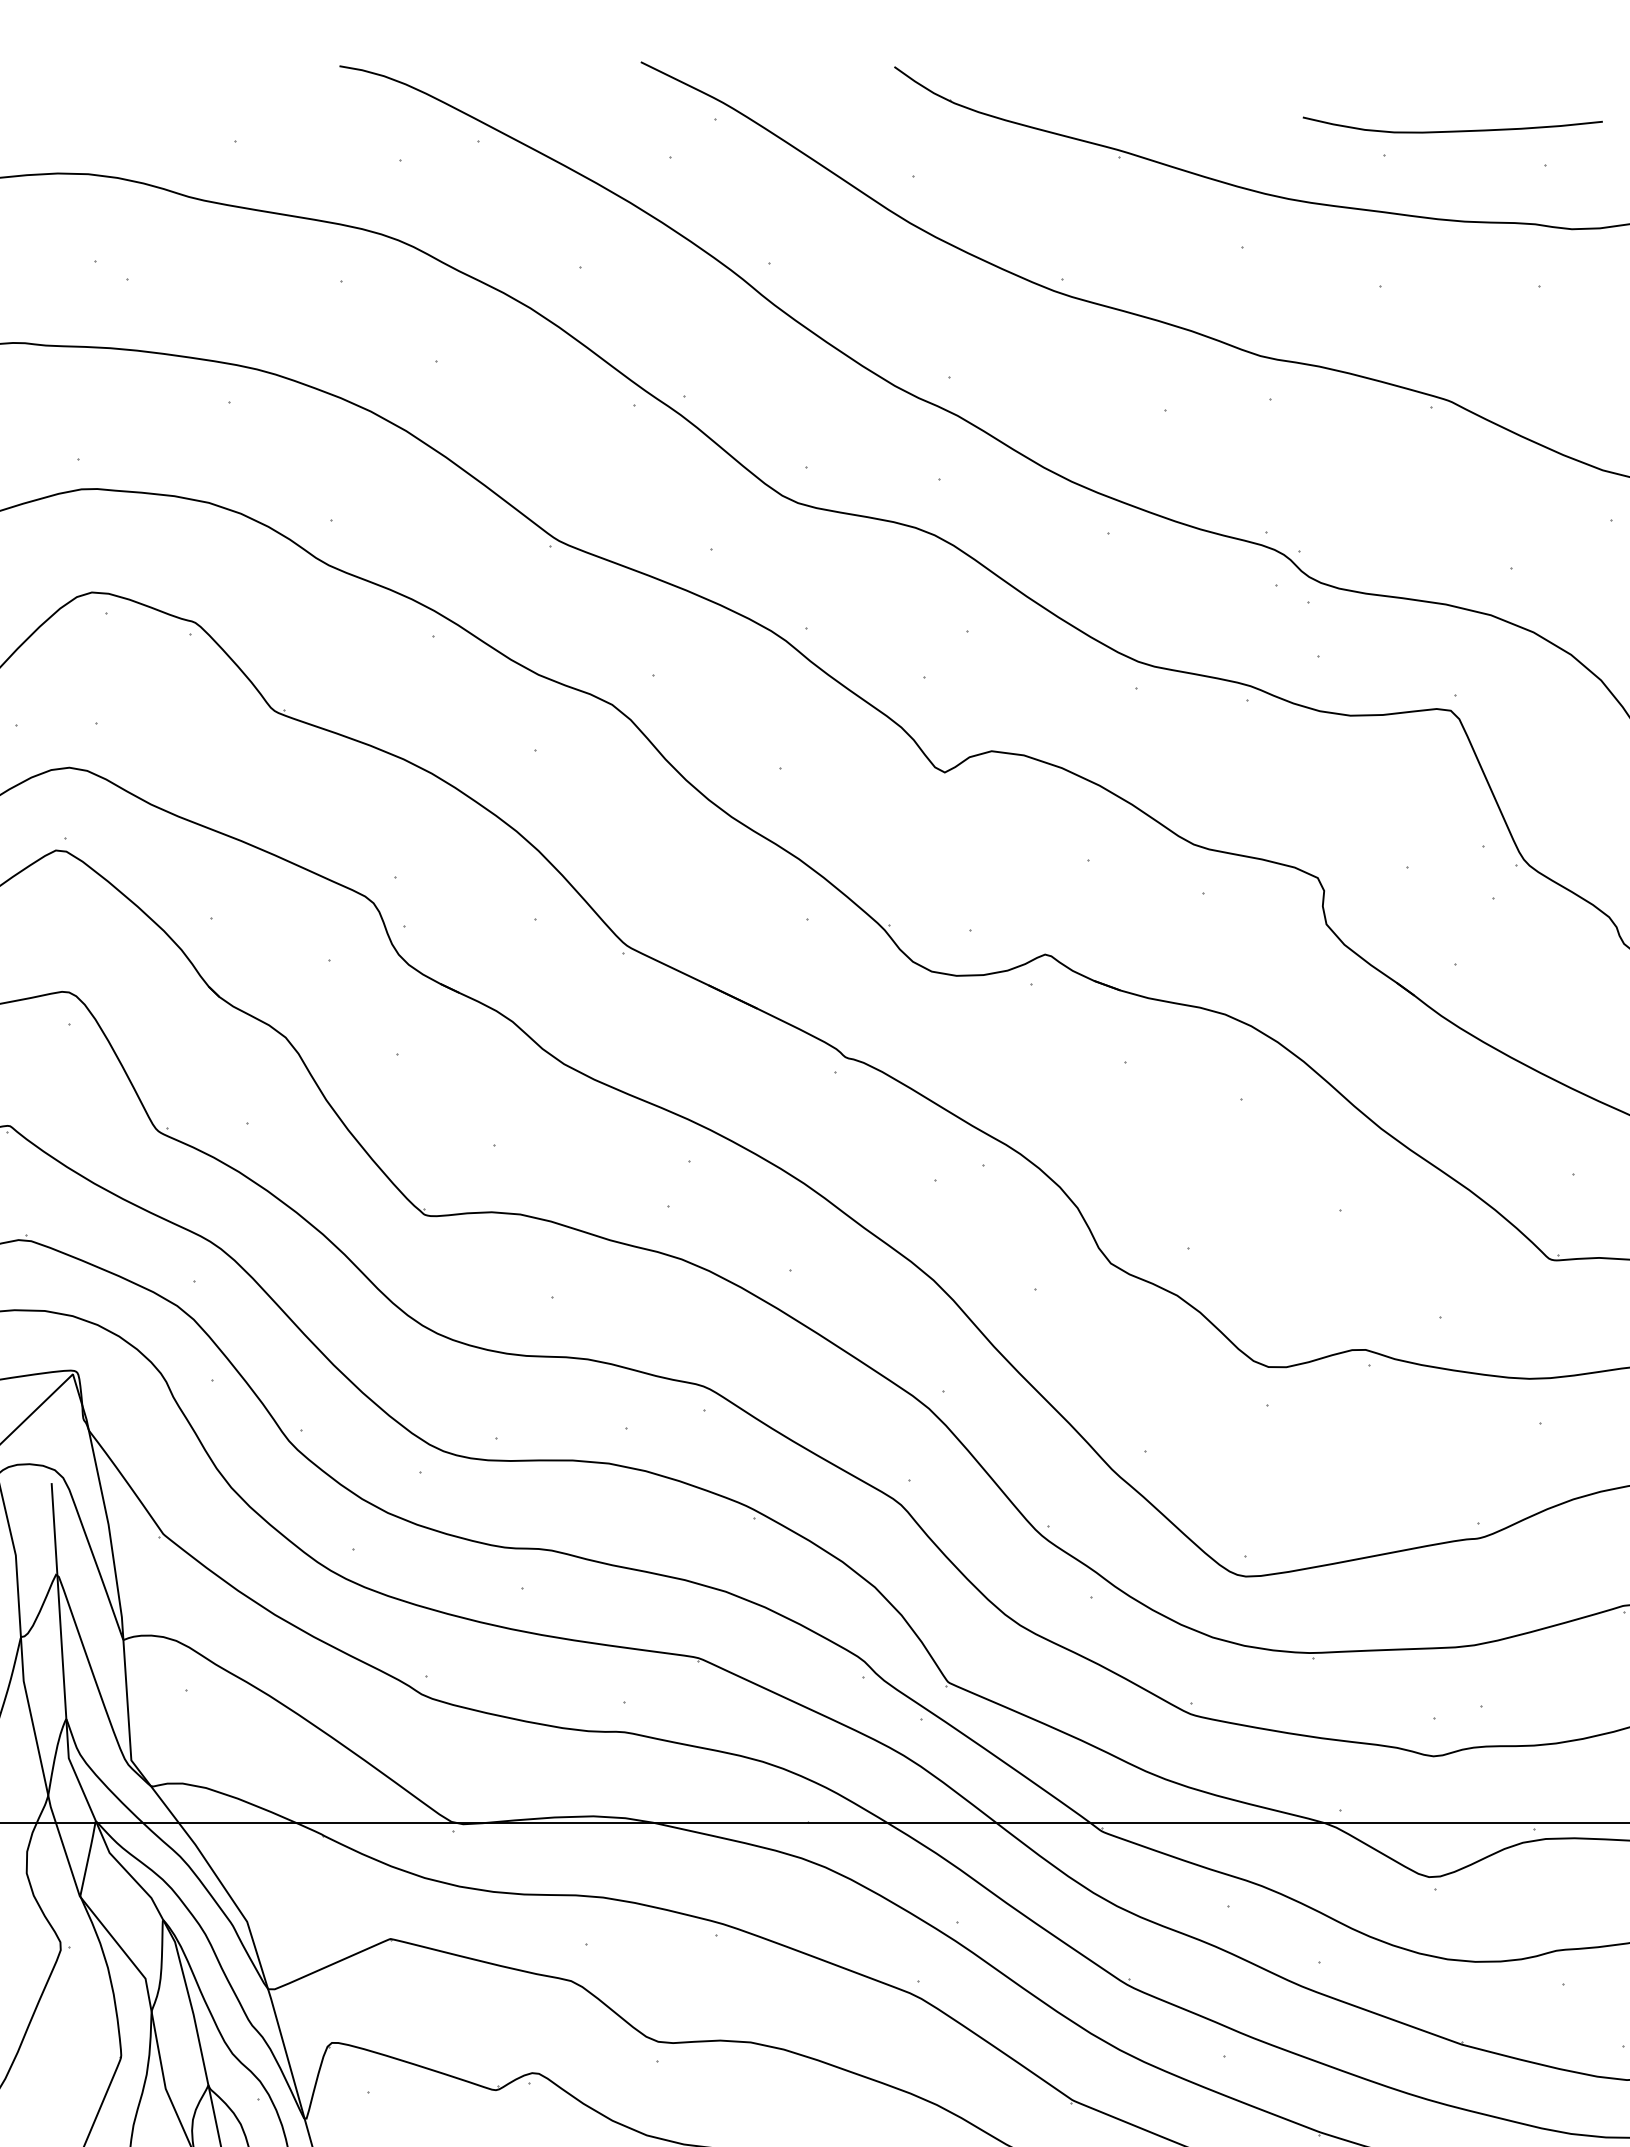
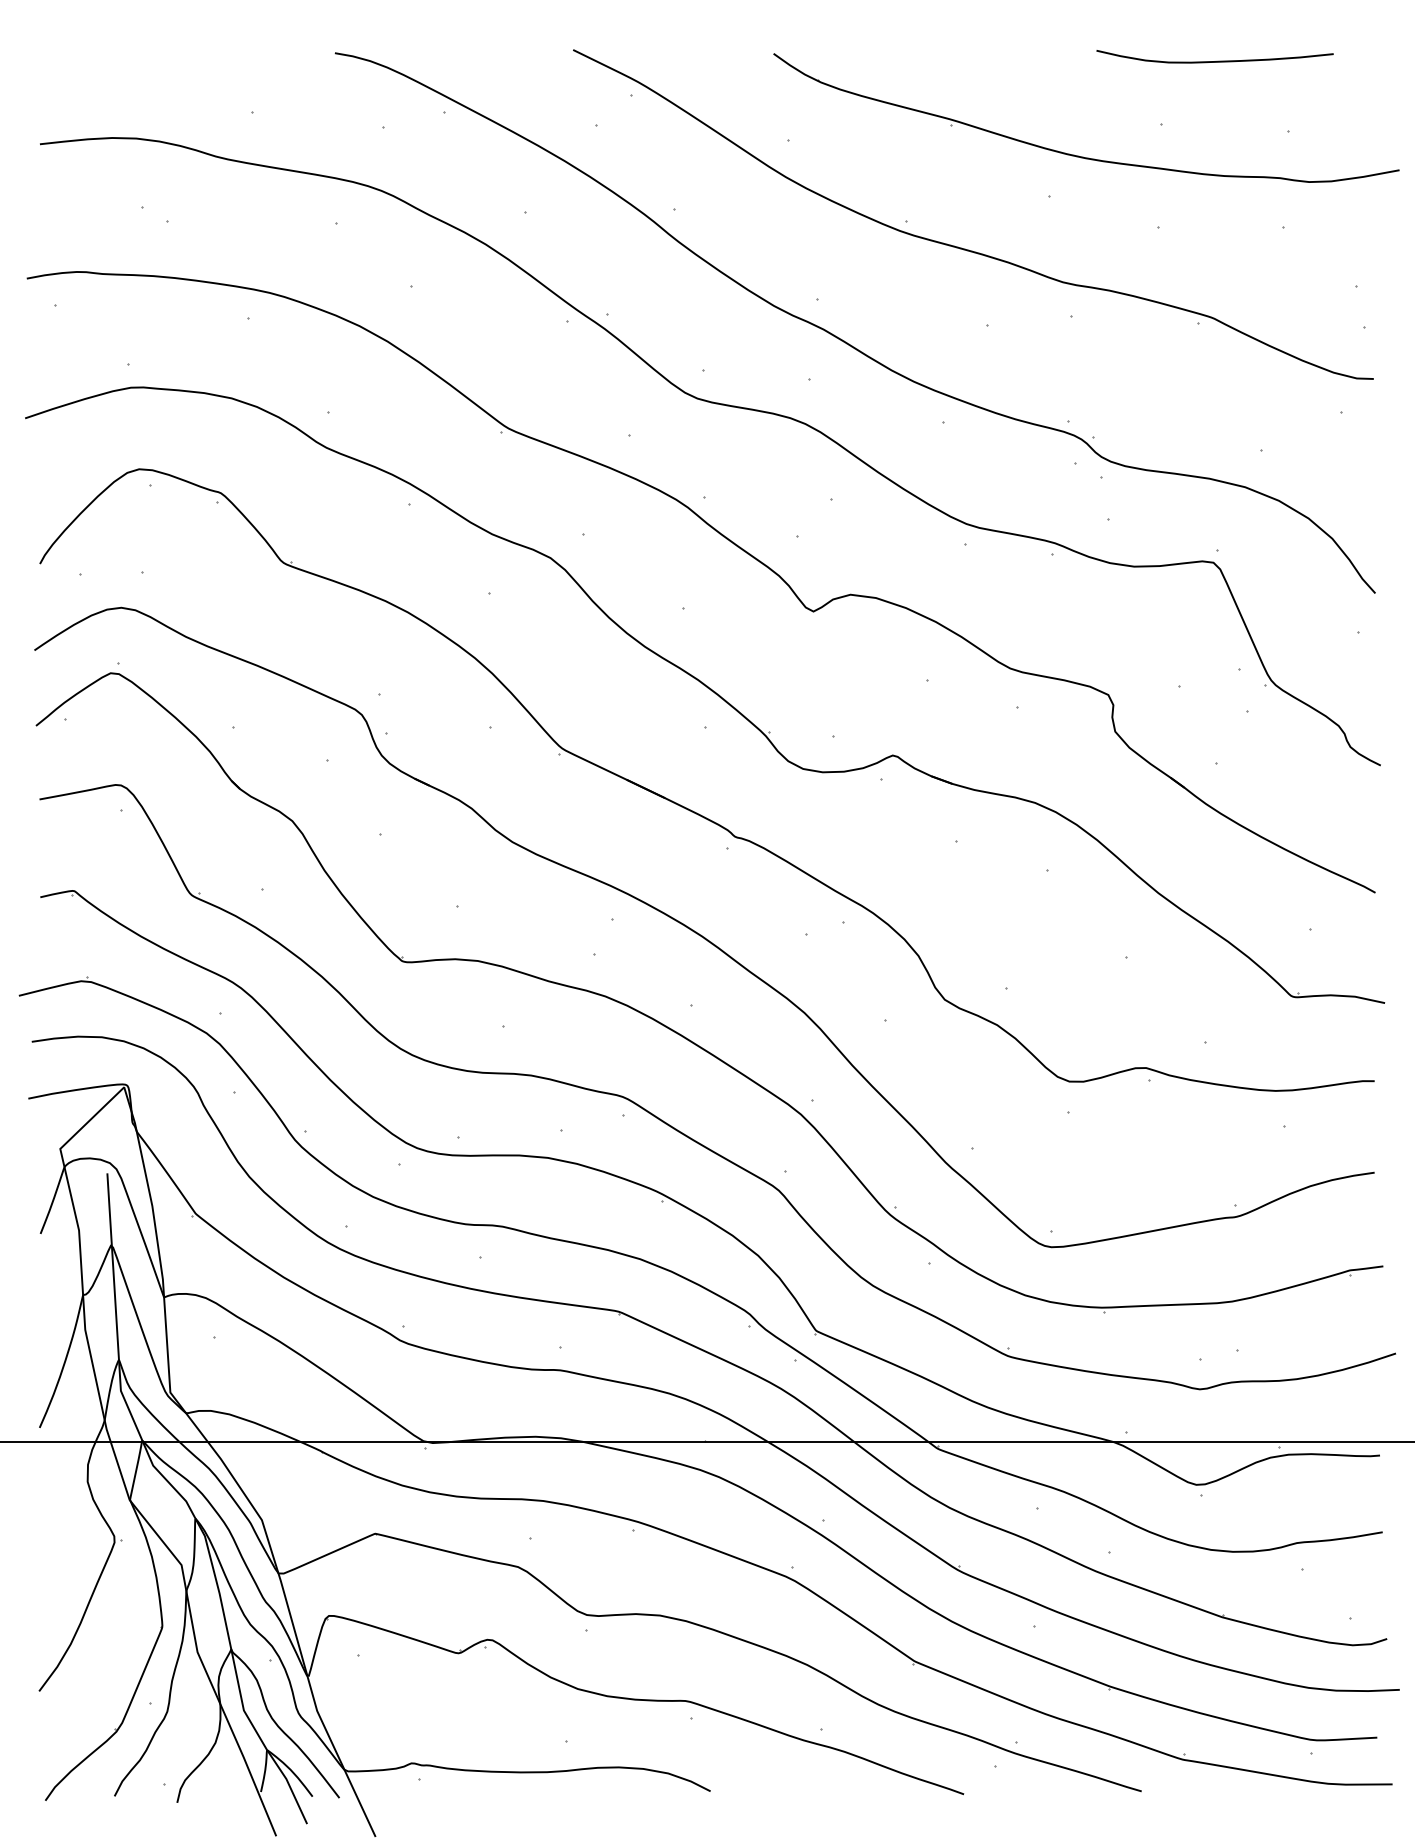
curve: (1455, 129) -> (1217, 60), moved

